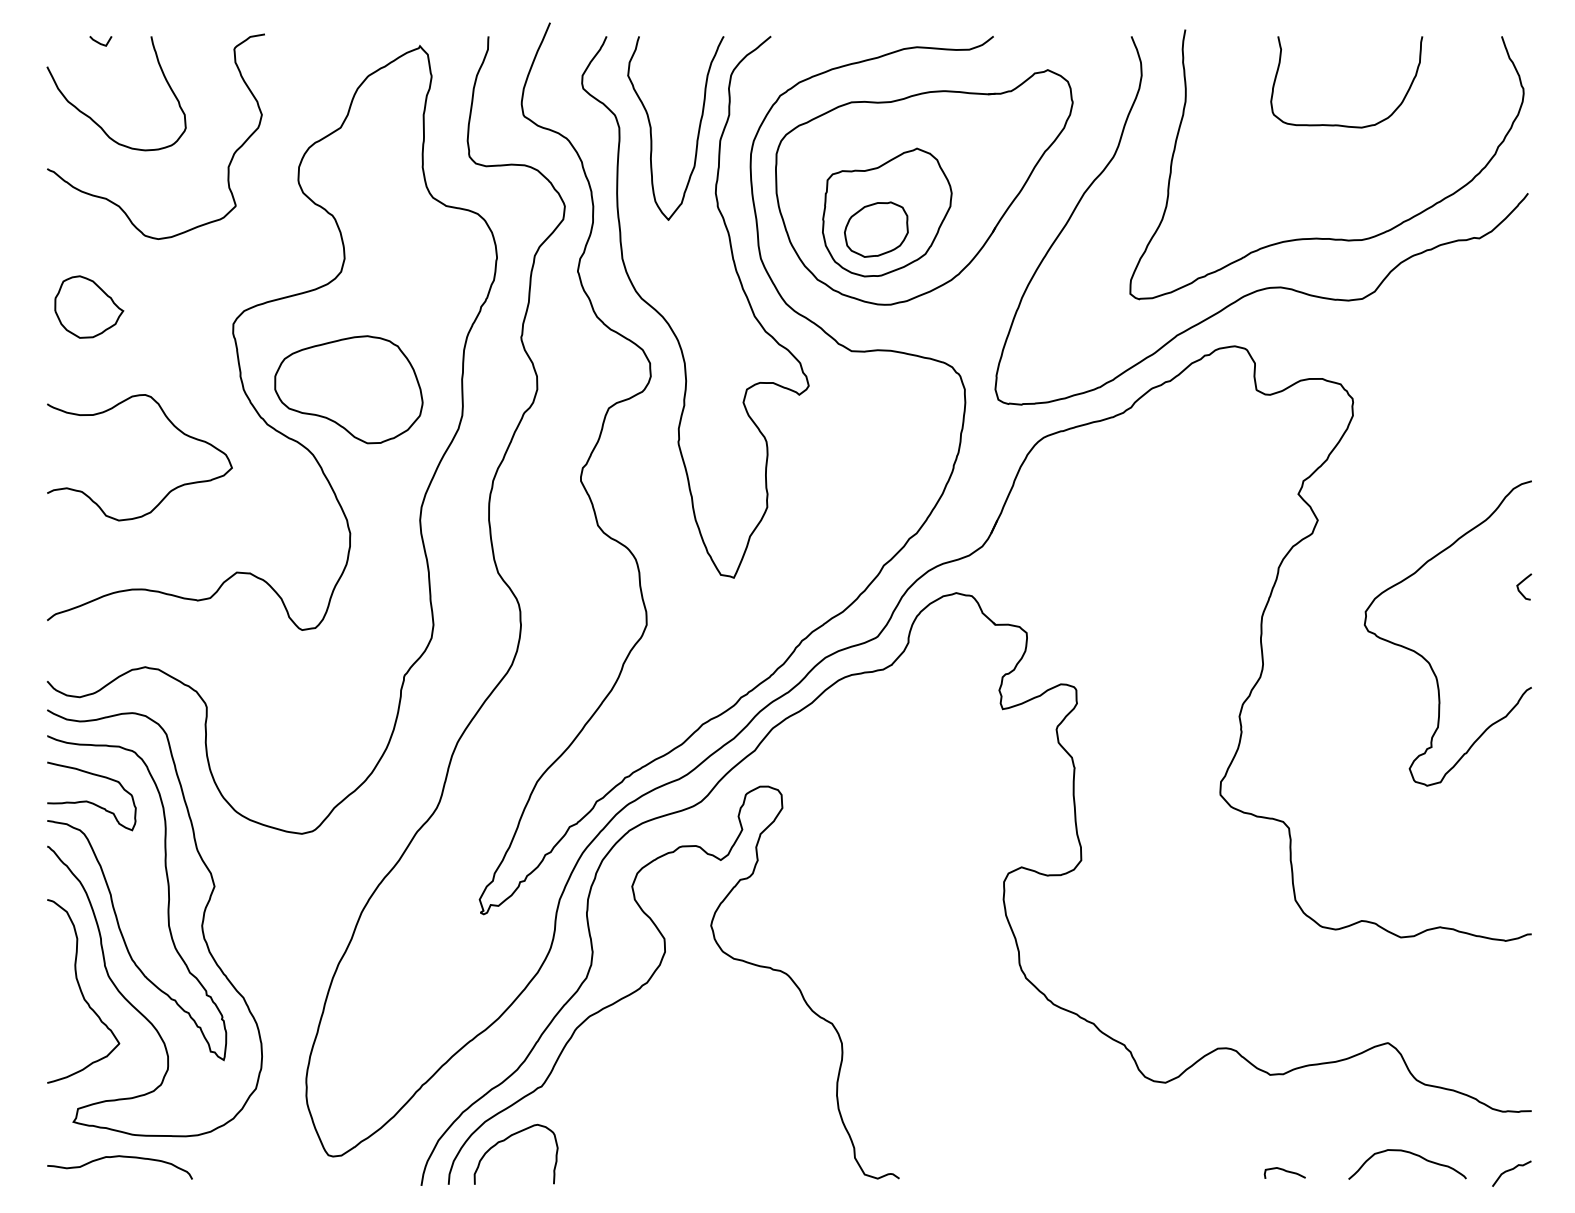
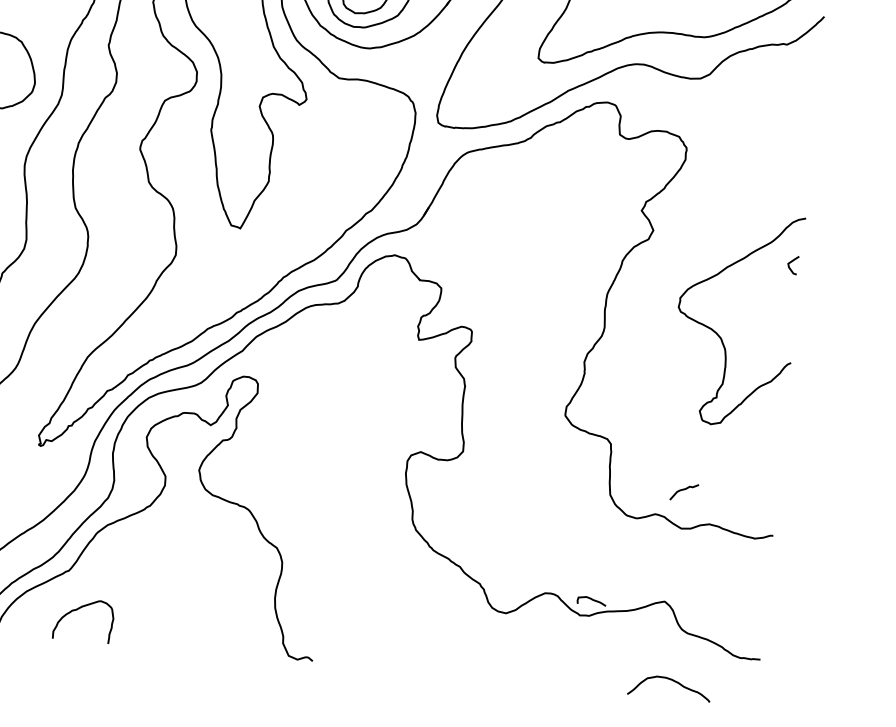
curve: (1521, 583) -> (791, 262), moved
curve: (507, 1139) -> (78, 609), moved
curve: (1284, 1171) -> (591, 600), moved
curve: (1509, 1171) -> (682, 490), moved

